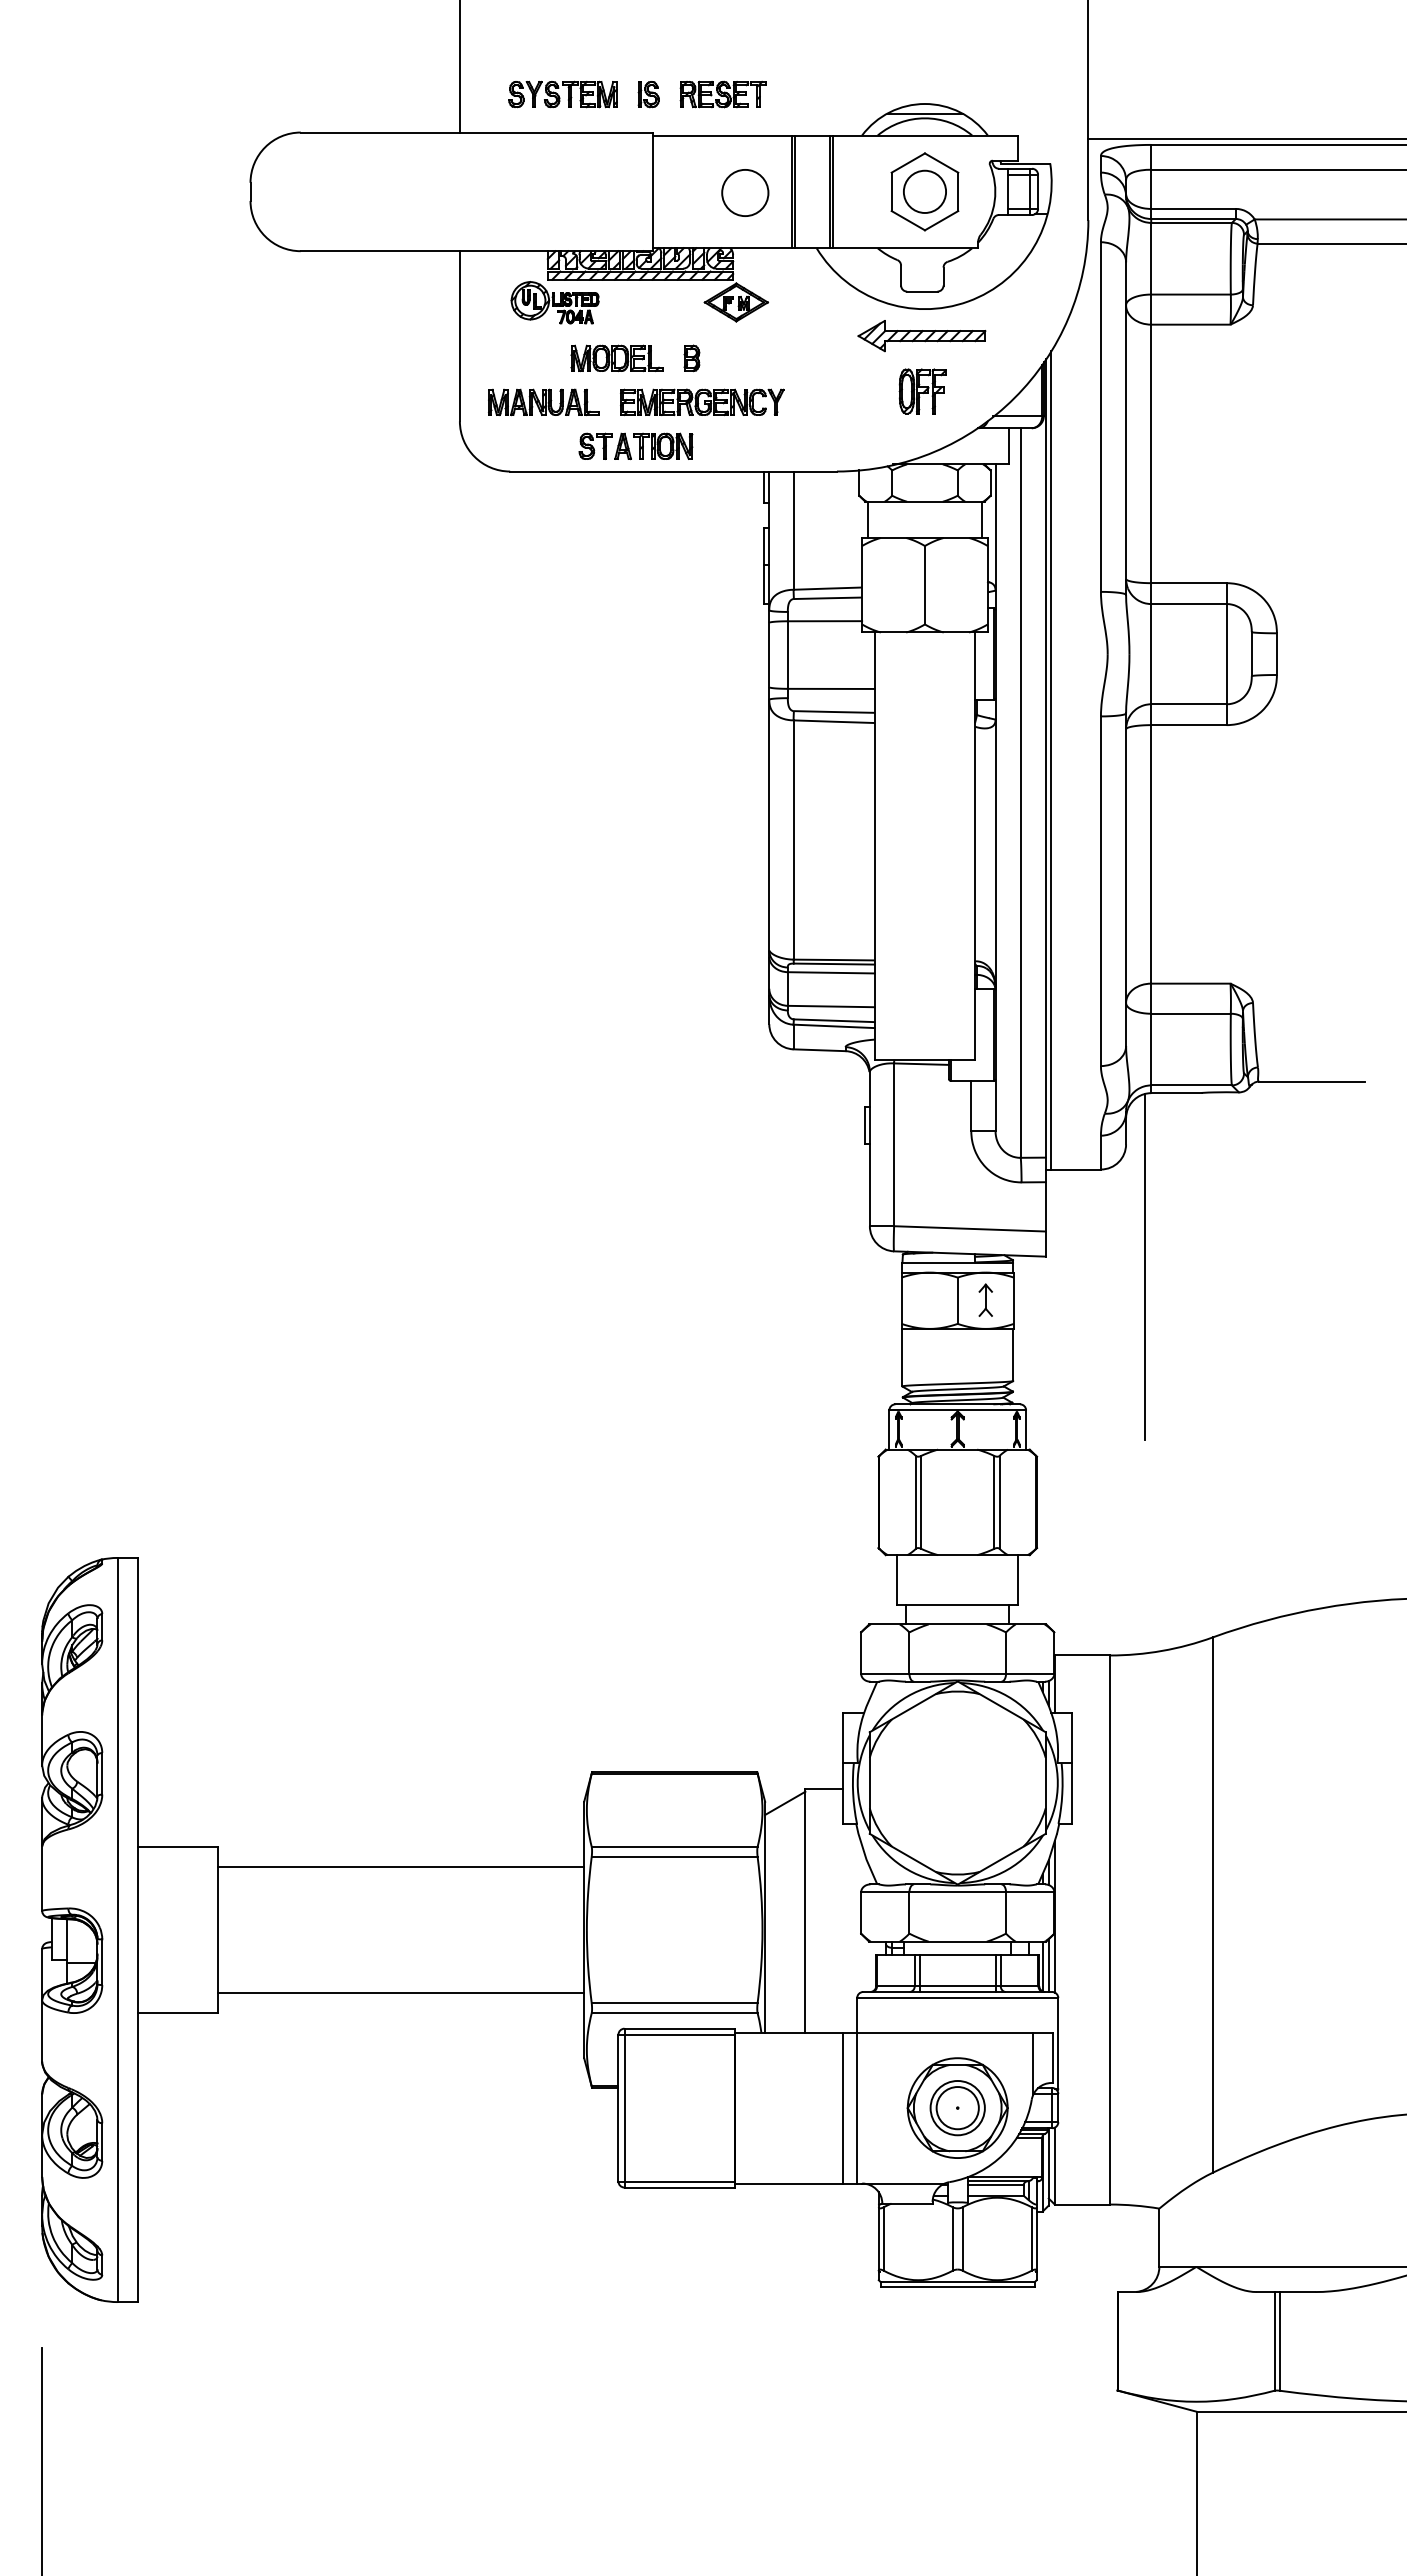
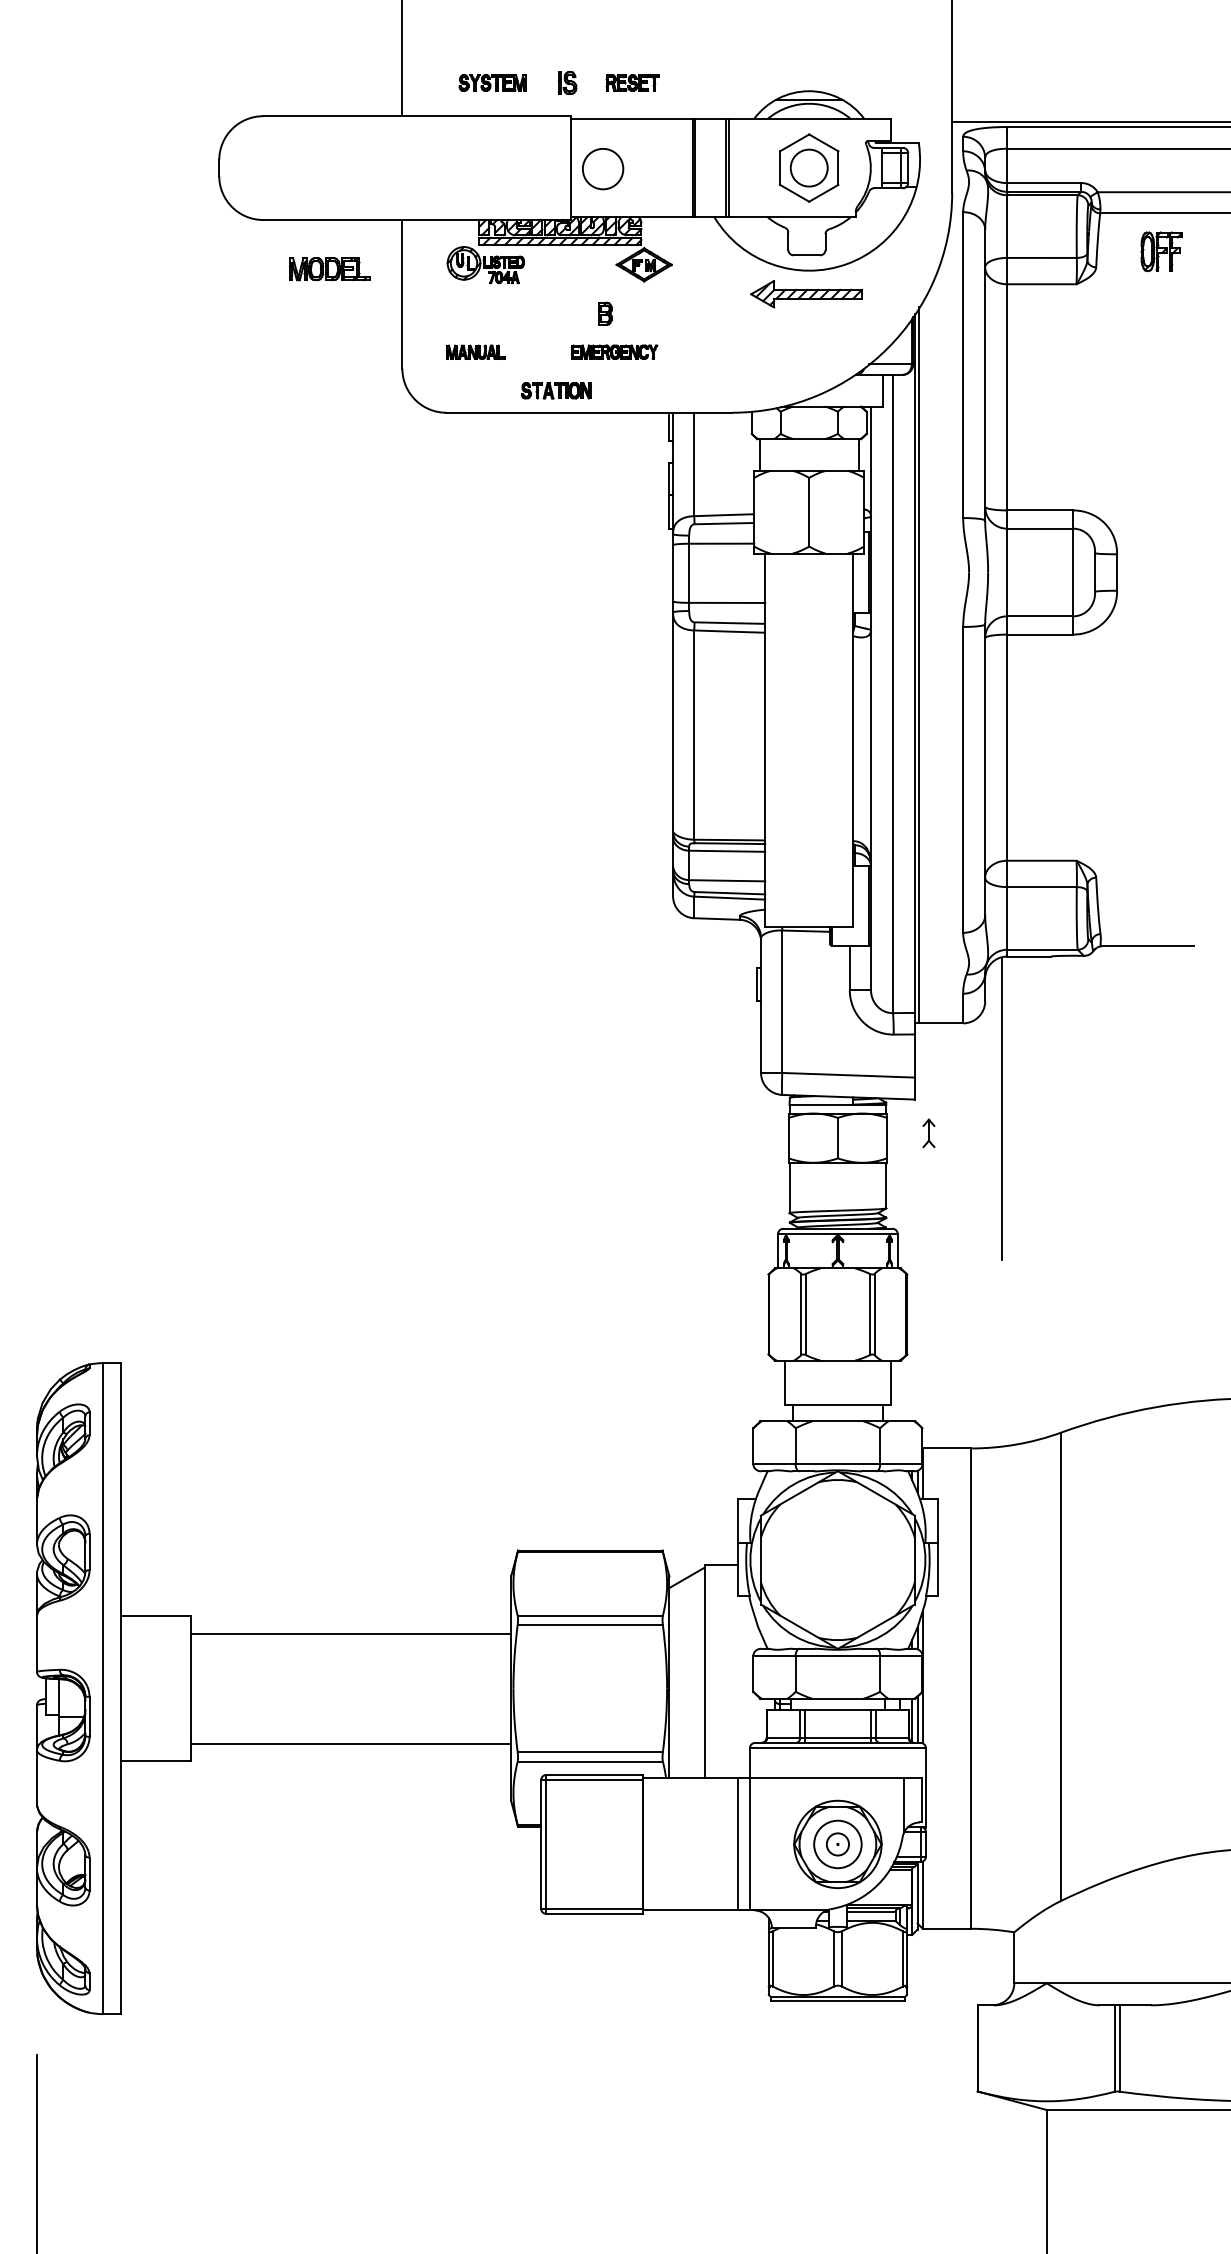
part: (562, 94) -> (492, 82), size x0.7
part: (722, 94) -> (632, 82), size x0.7
circle: (745, 192) -> (603, 168), moved
part: (616, 357) -> (329, 268), moved
part: (922, 391) -> (1161, 251), moved
part: (702, 401) -> (614, 351), size x0.6
part: (543, 402) -> (475, 352), size x0.6
part: (635, 446) -> (556, 390), size x0.7
part: (985, 1299) -> (928, 1132), moved
circle: (957, 2108) -> (837, 1844), size x0.6

